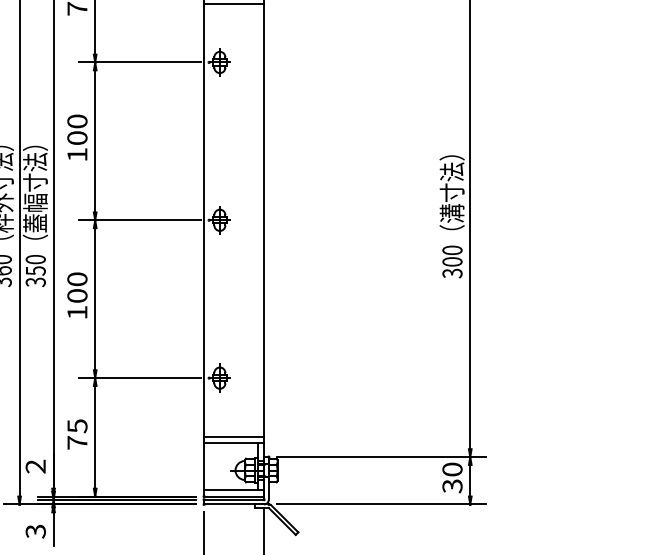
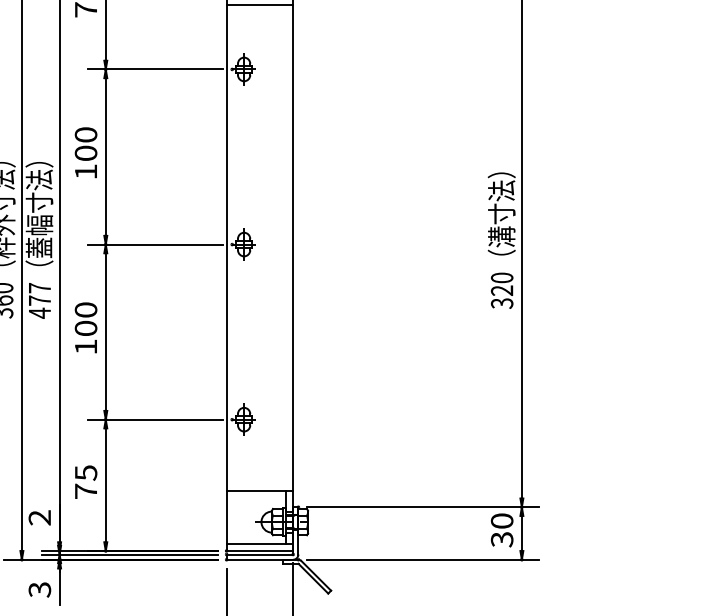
text: (452, 261) -> (502, 290), 300 -> 320
text: (35, 270) -> (39, 300), 350 -> 477
line: (234, 436) -> (260, 484), removed

